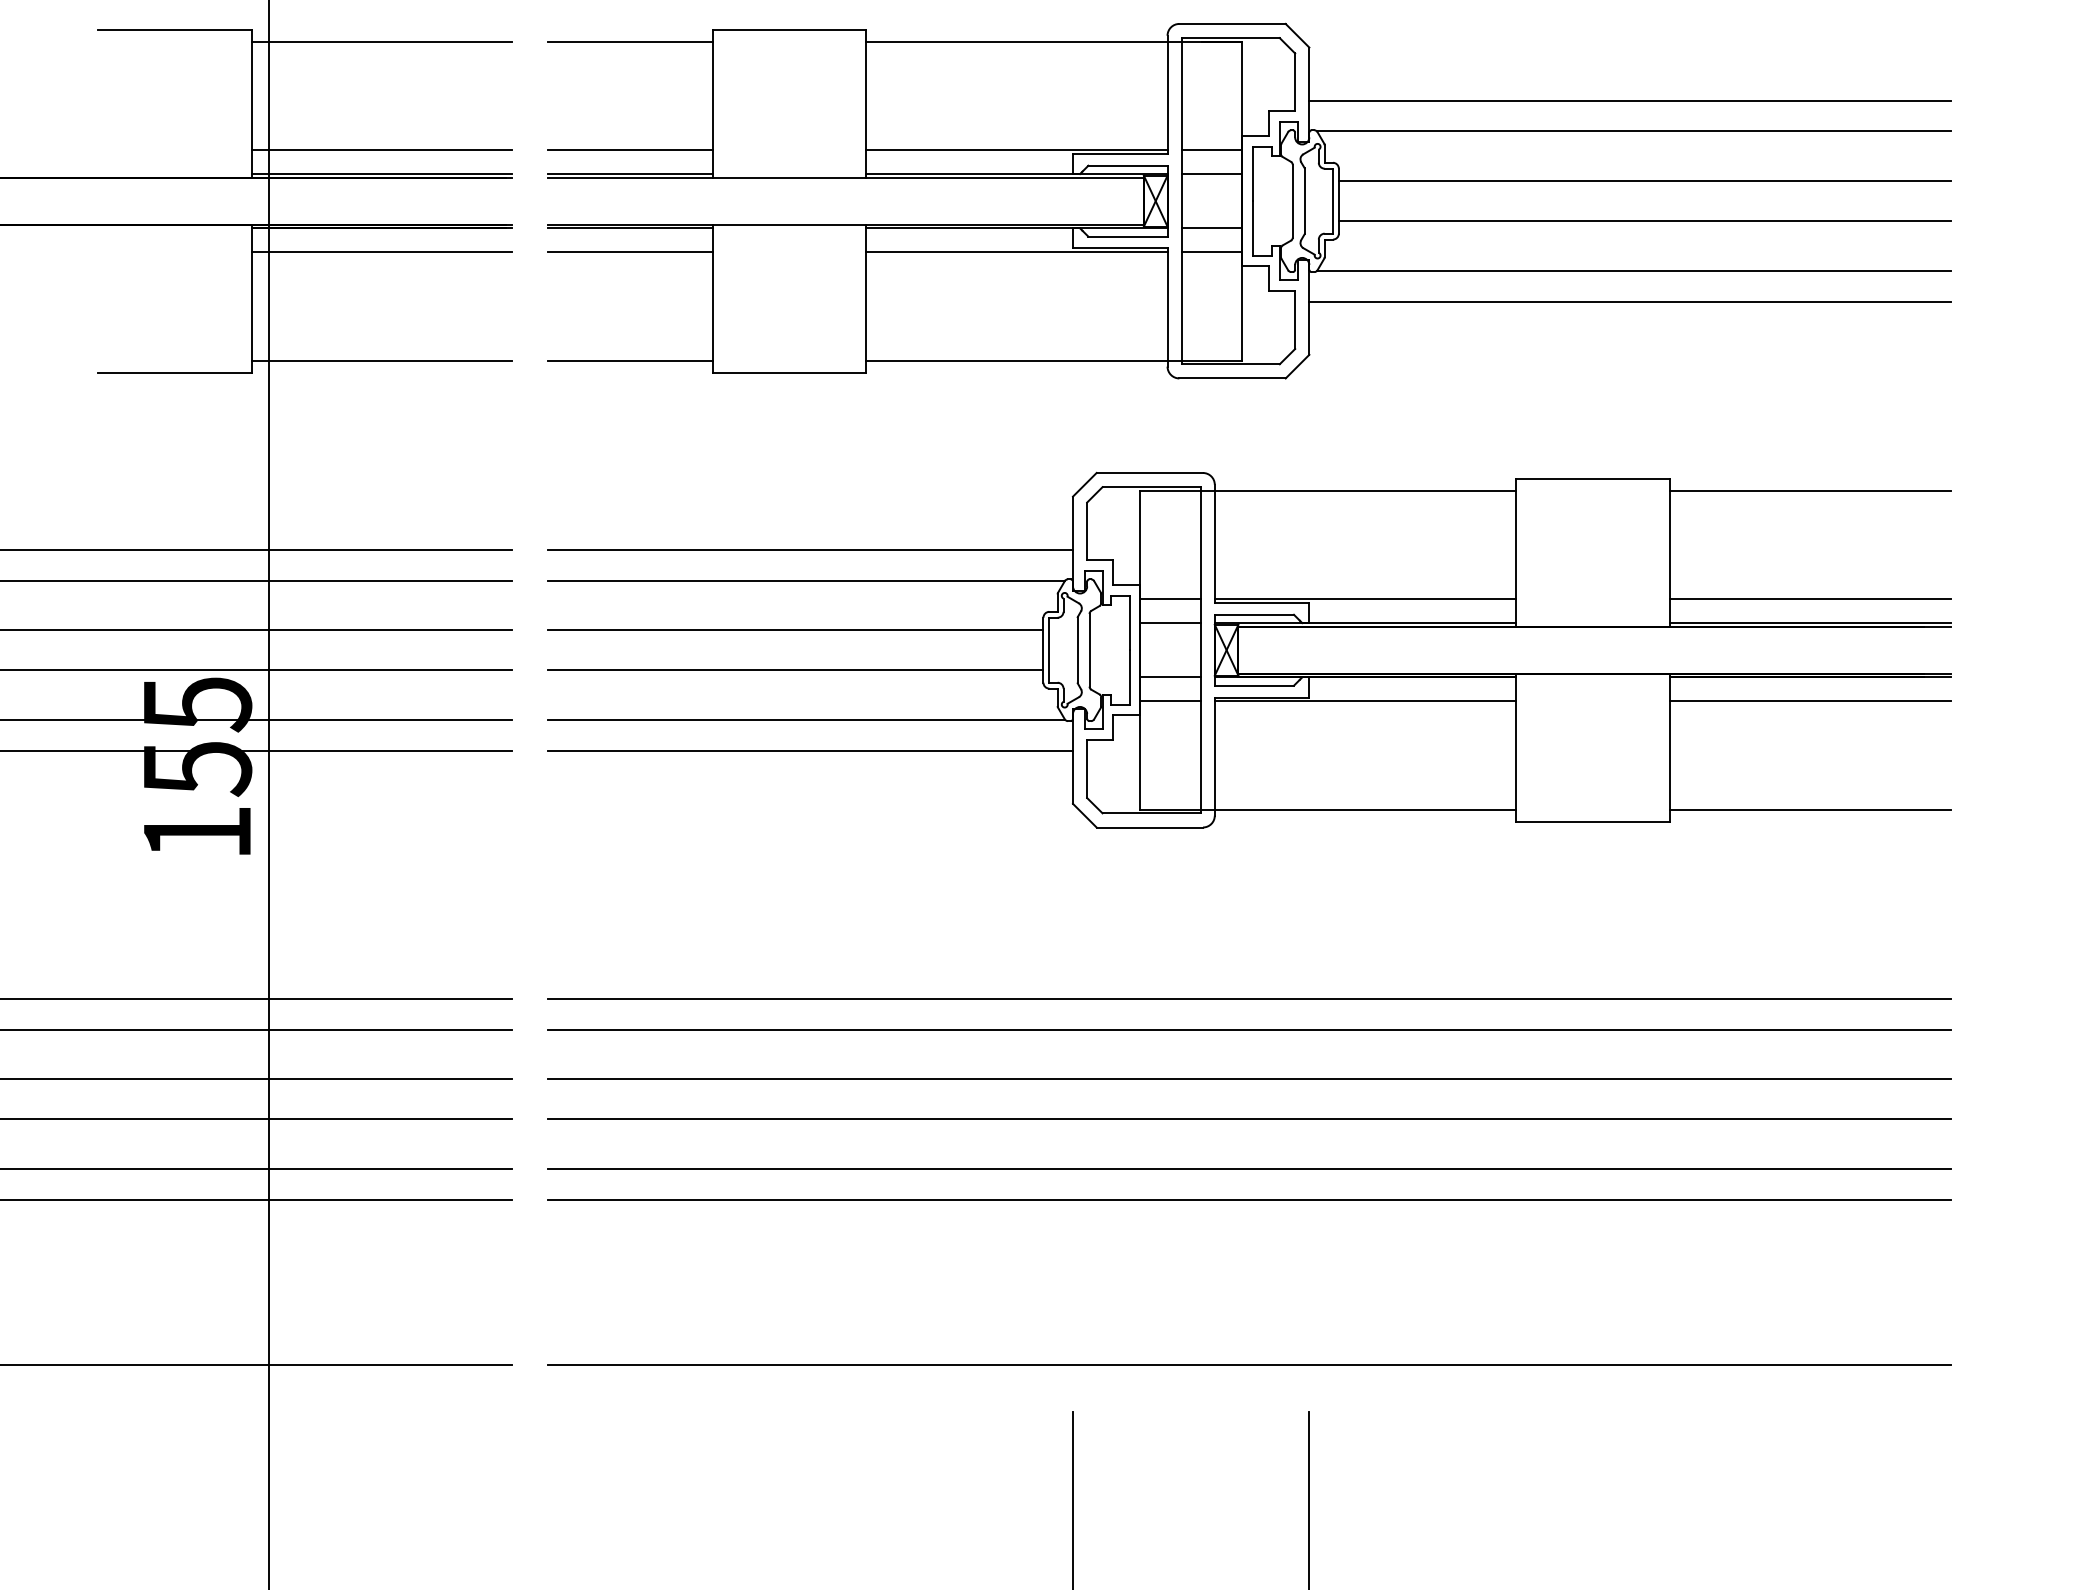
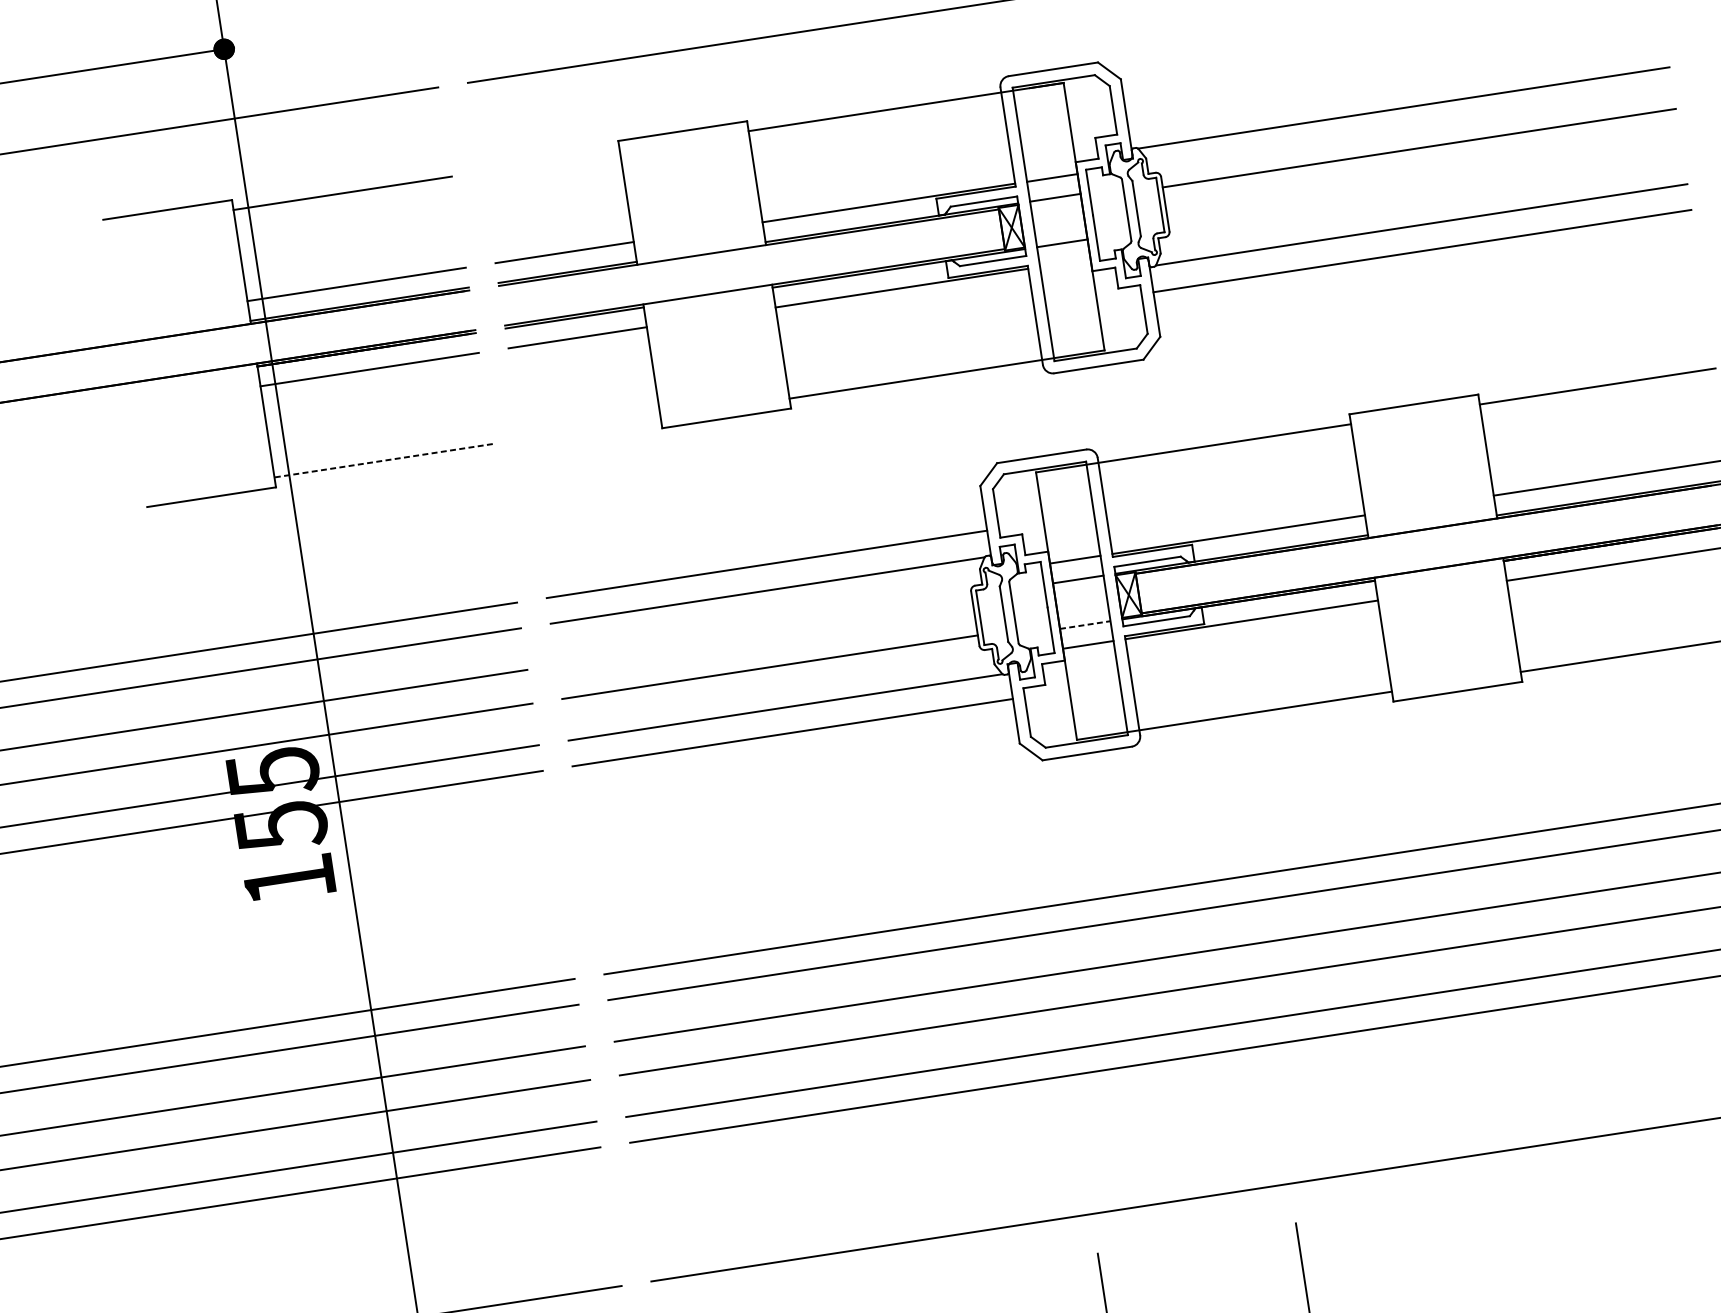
line: (629, 41) -> (550, 161), removed
line: (1630, 100) -> (1396, 82), removed
line: (1644, 221) -> (1424, 182), removed
line: (1211, 252) -> (1065, 263), removed
line: (381, 360) -> (383, 460), solid -> dashed
line: (629, 360) -> (591, 428), removed
line: (795, 630) -> (764, 633), removed
line: (1170, 677) -> (1085, 625), solid -> dashed

